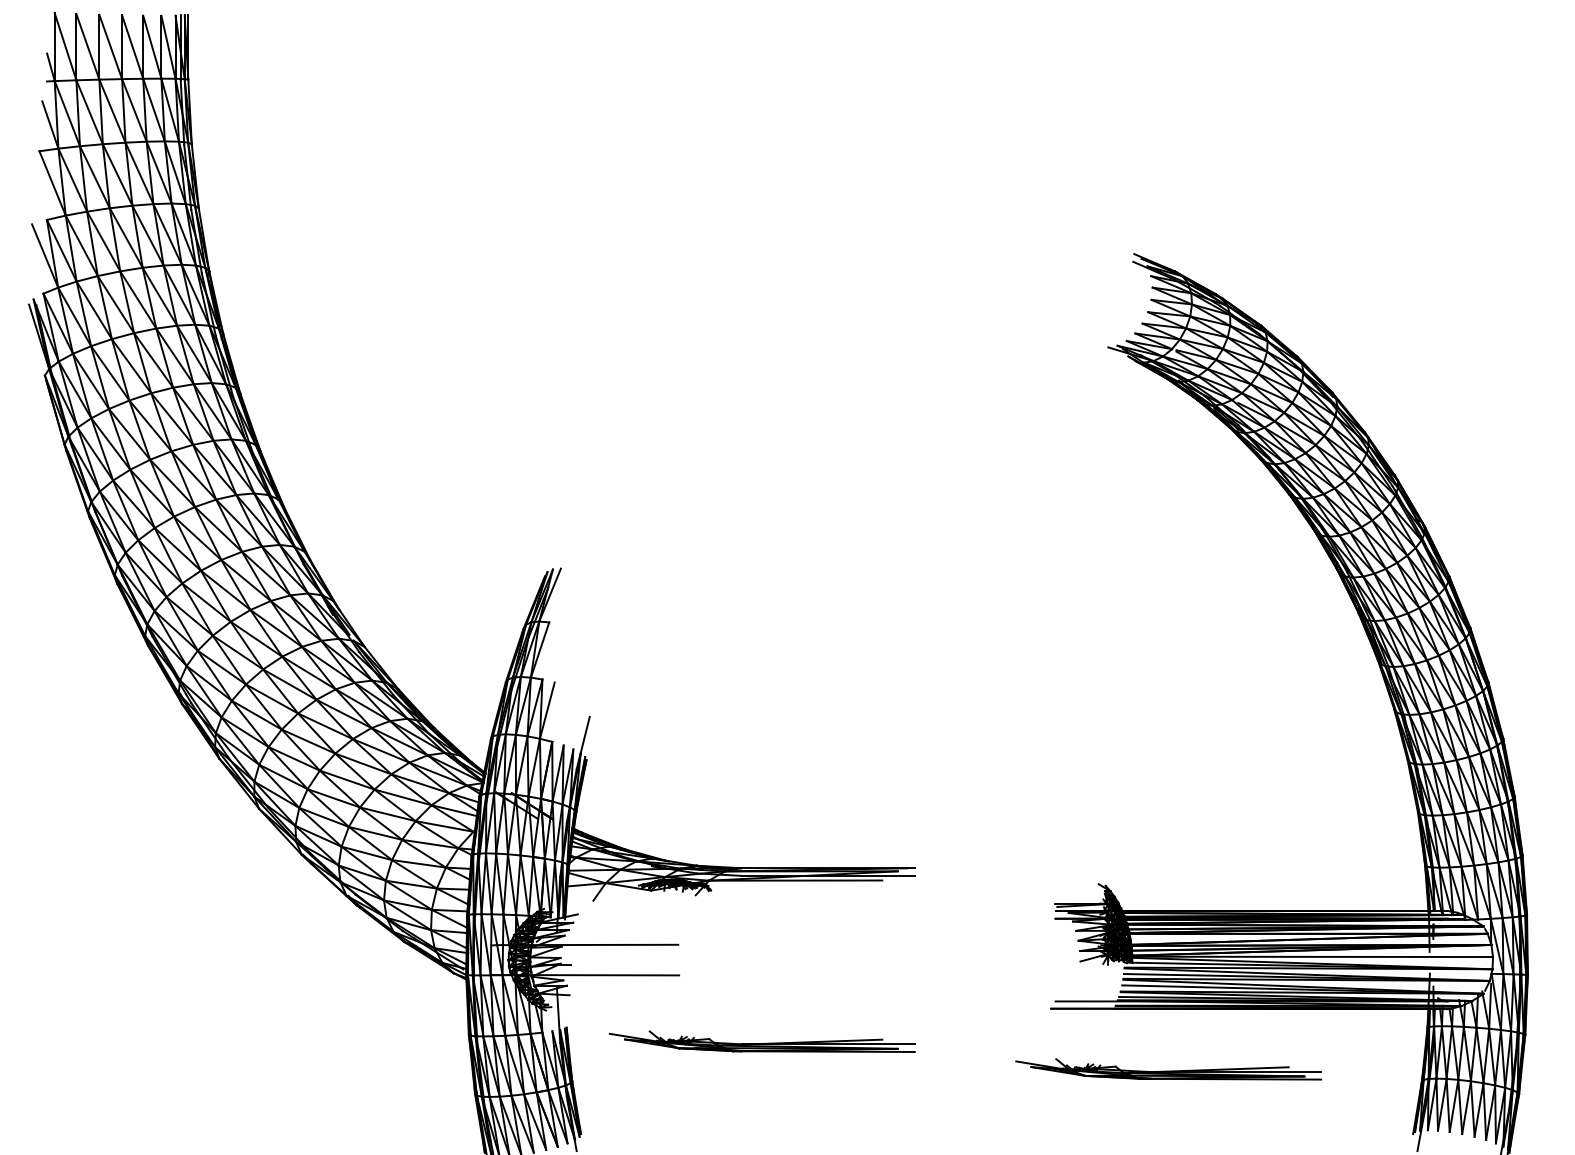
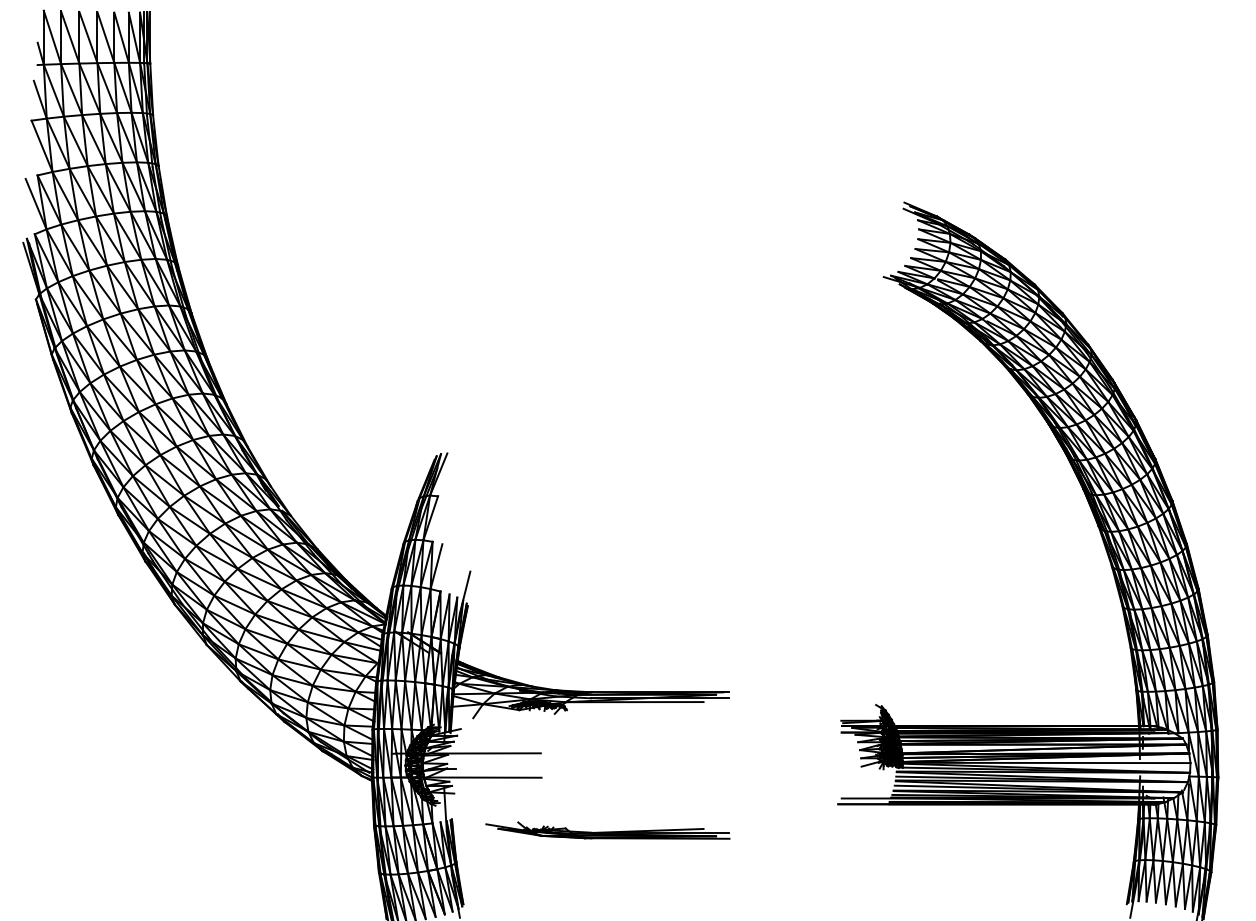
part: (1168, 1069) -> (931, 852), removed

